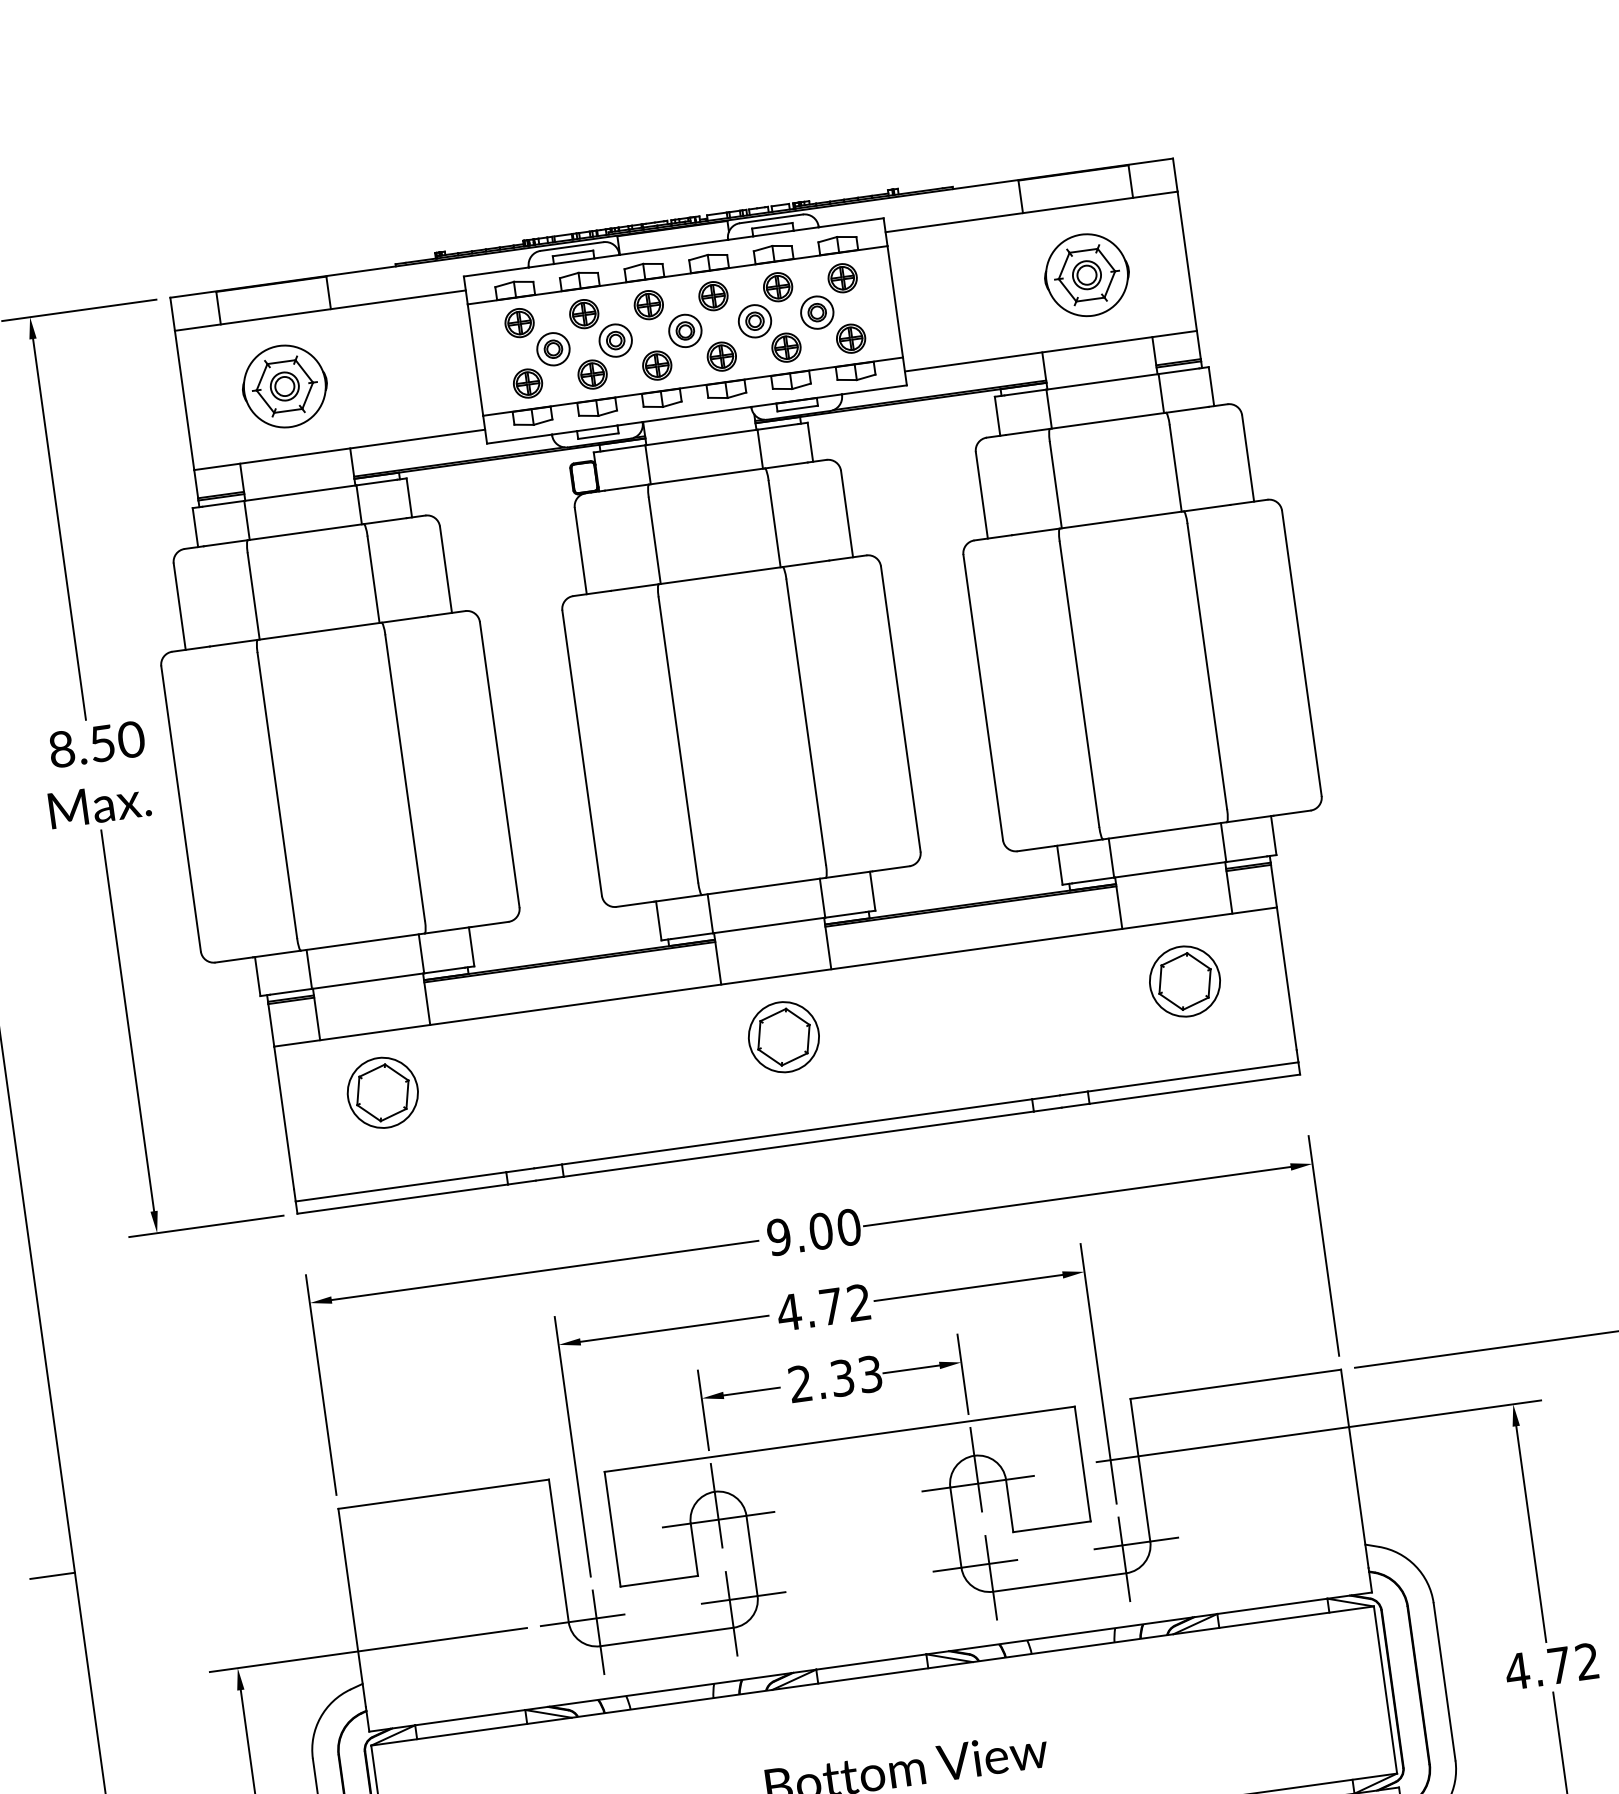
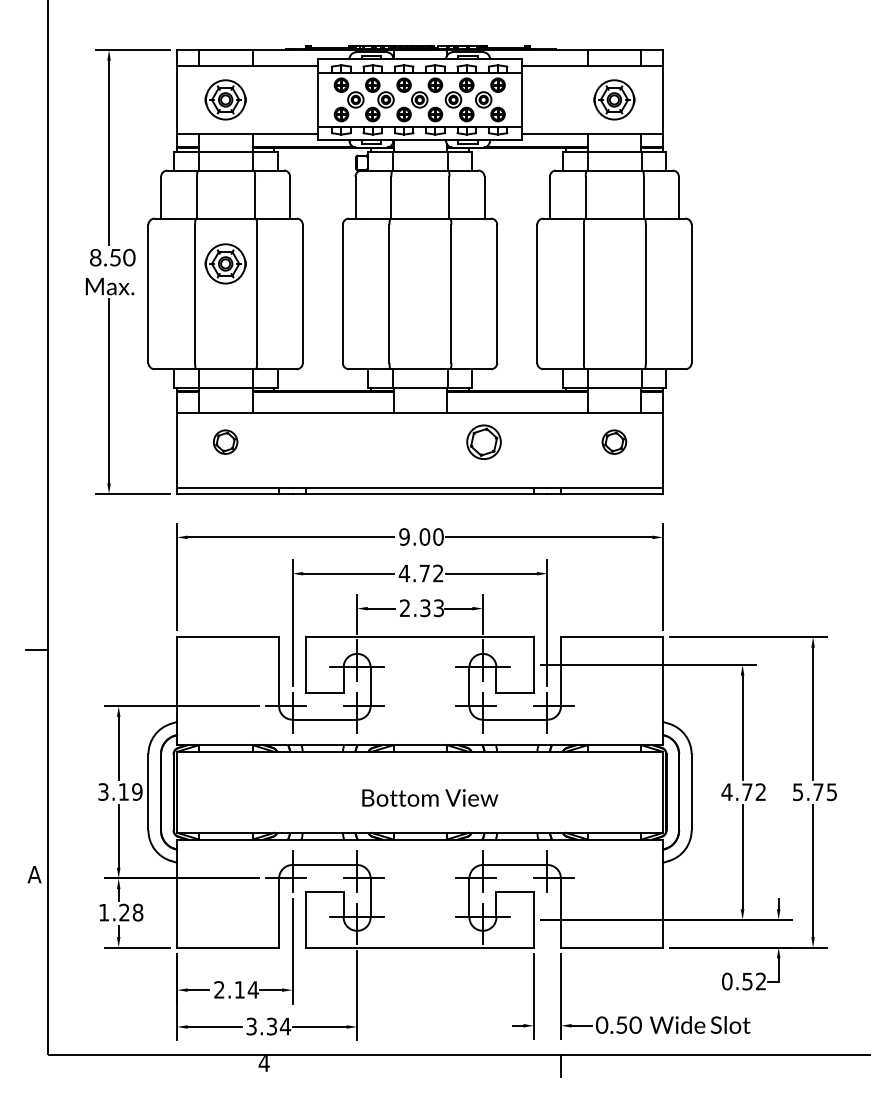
part: (331, 724) -> (225, 263), added
part: (1184, 979) -> (614, 441), size x0.7
part: (782, 1035) -> (483, 441), moved
part: (382, 1091) -> (225, 441), size x0.7

